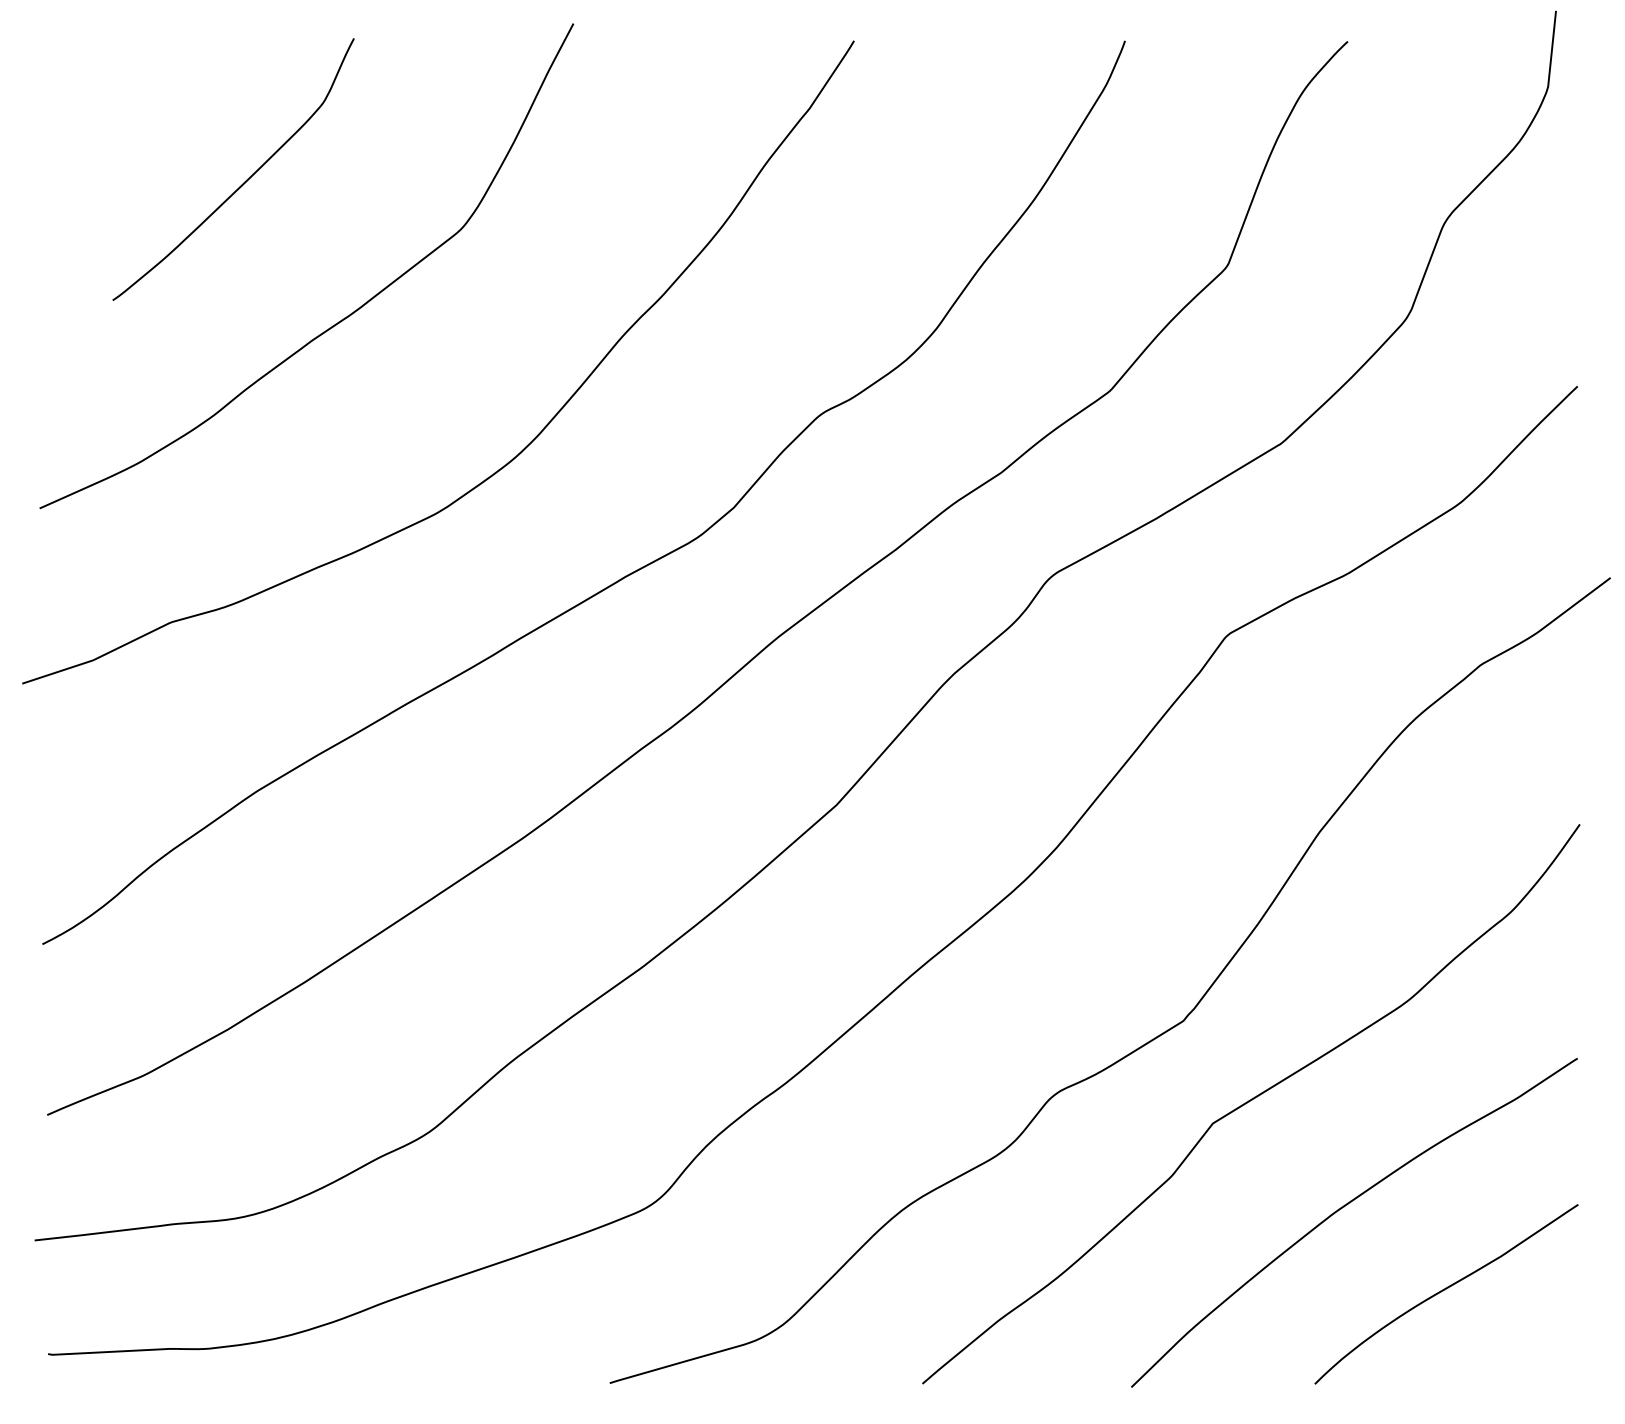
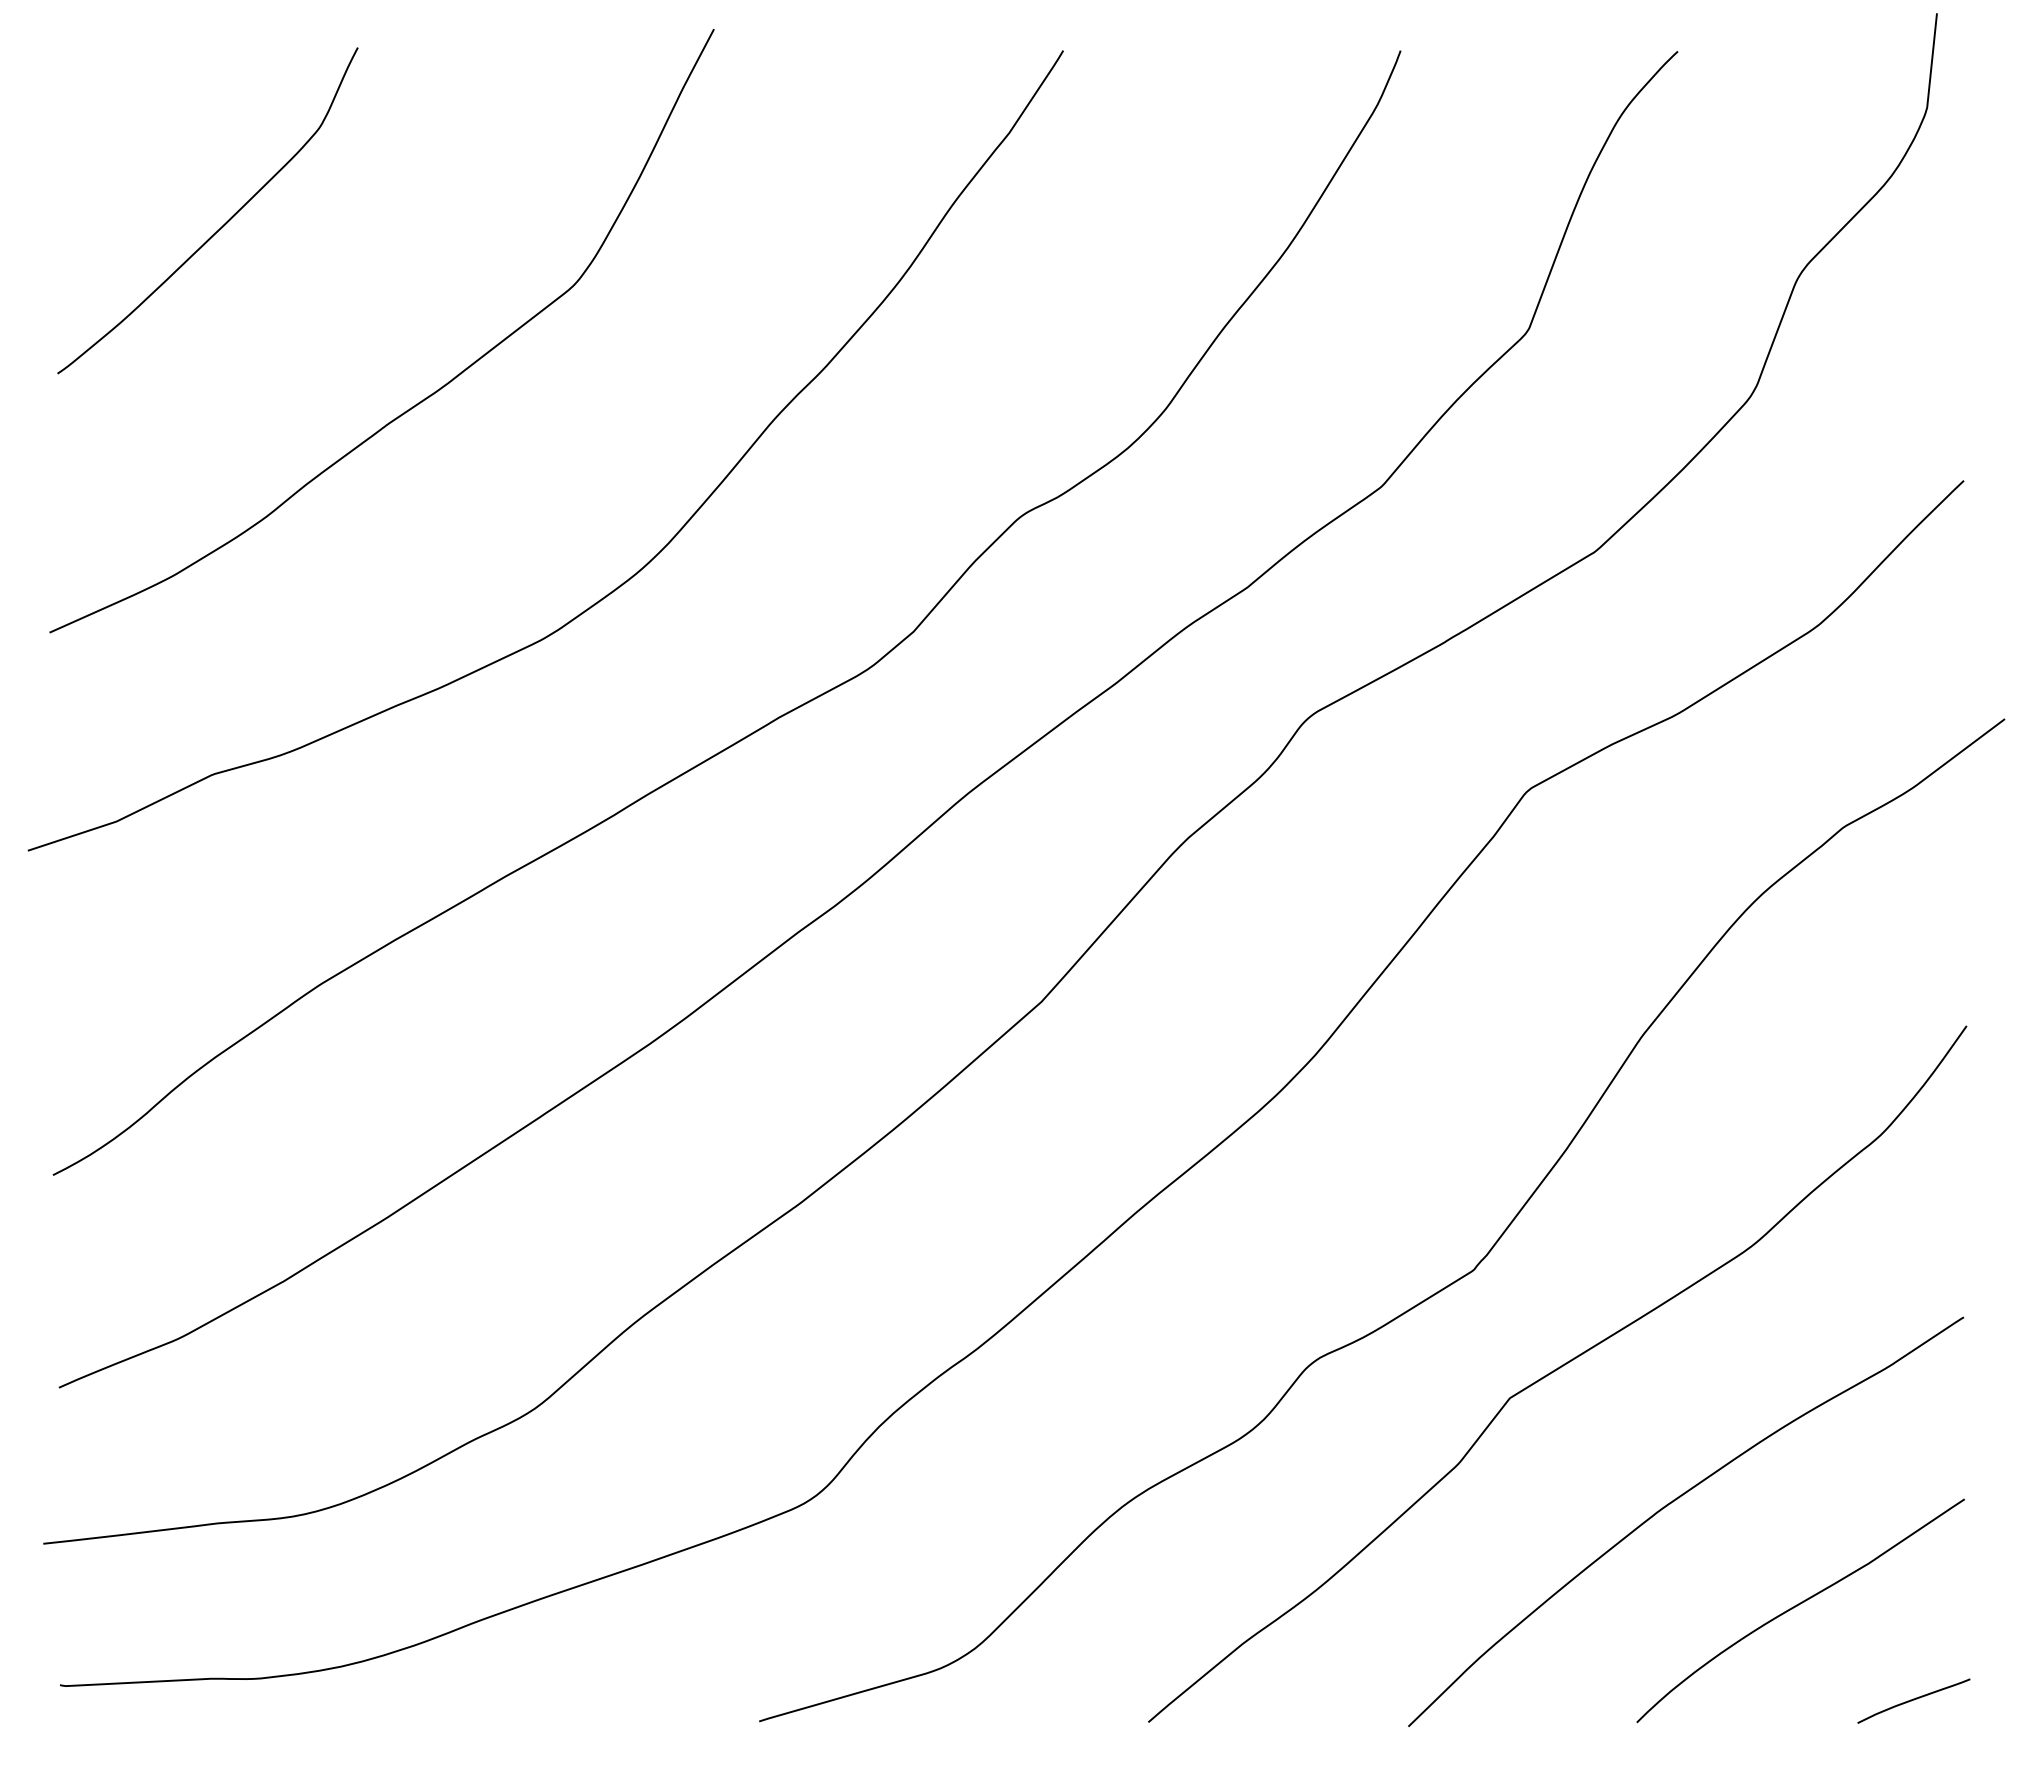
curve: (245, 181) -> (222, 225), moved
curve: (1537, 1366) -> (1913, 1700), added

